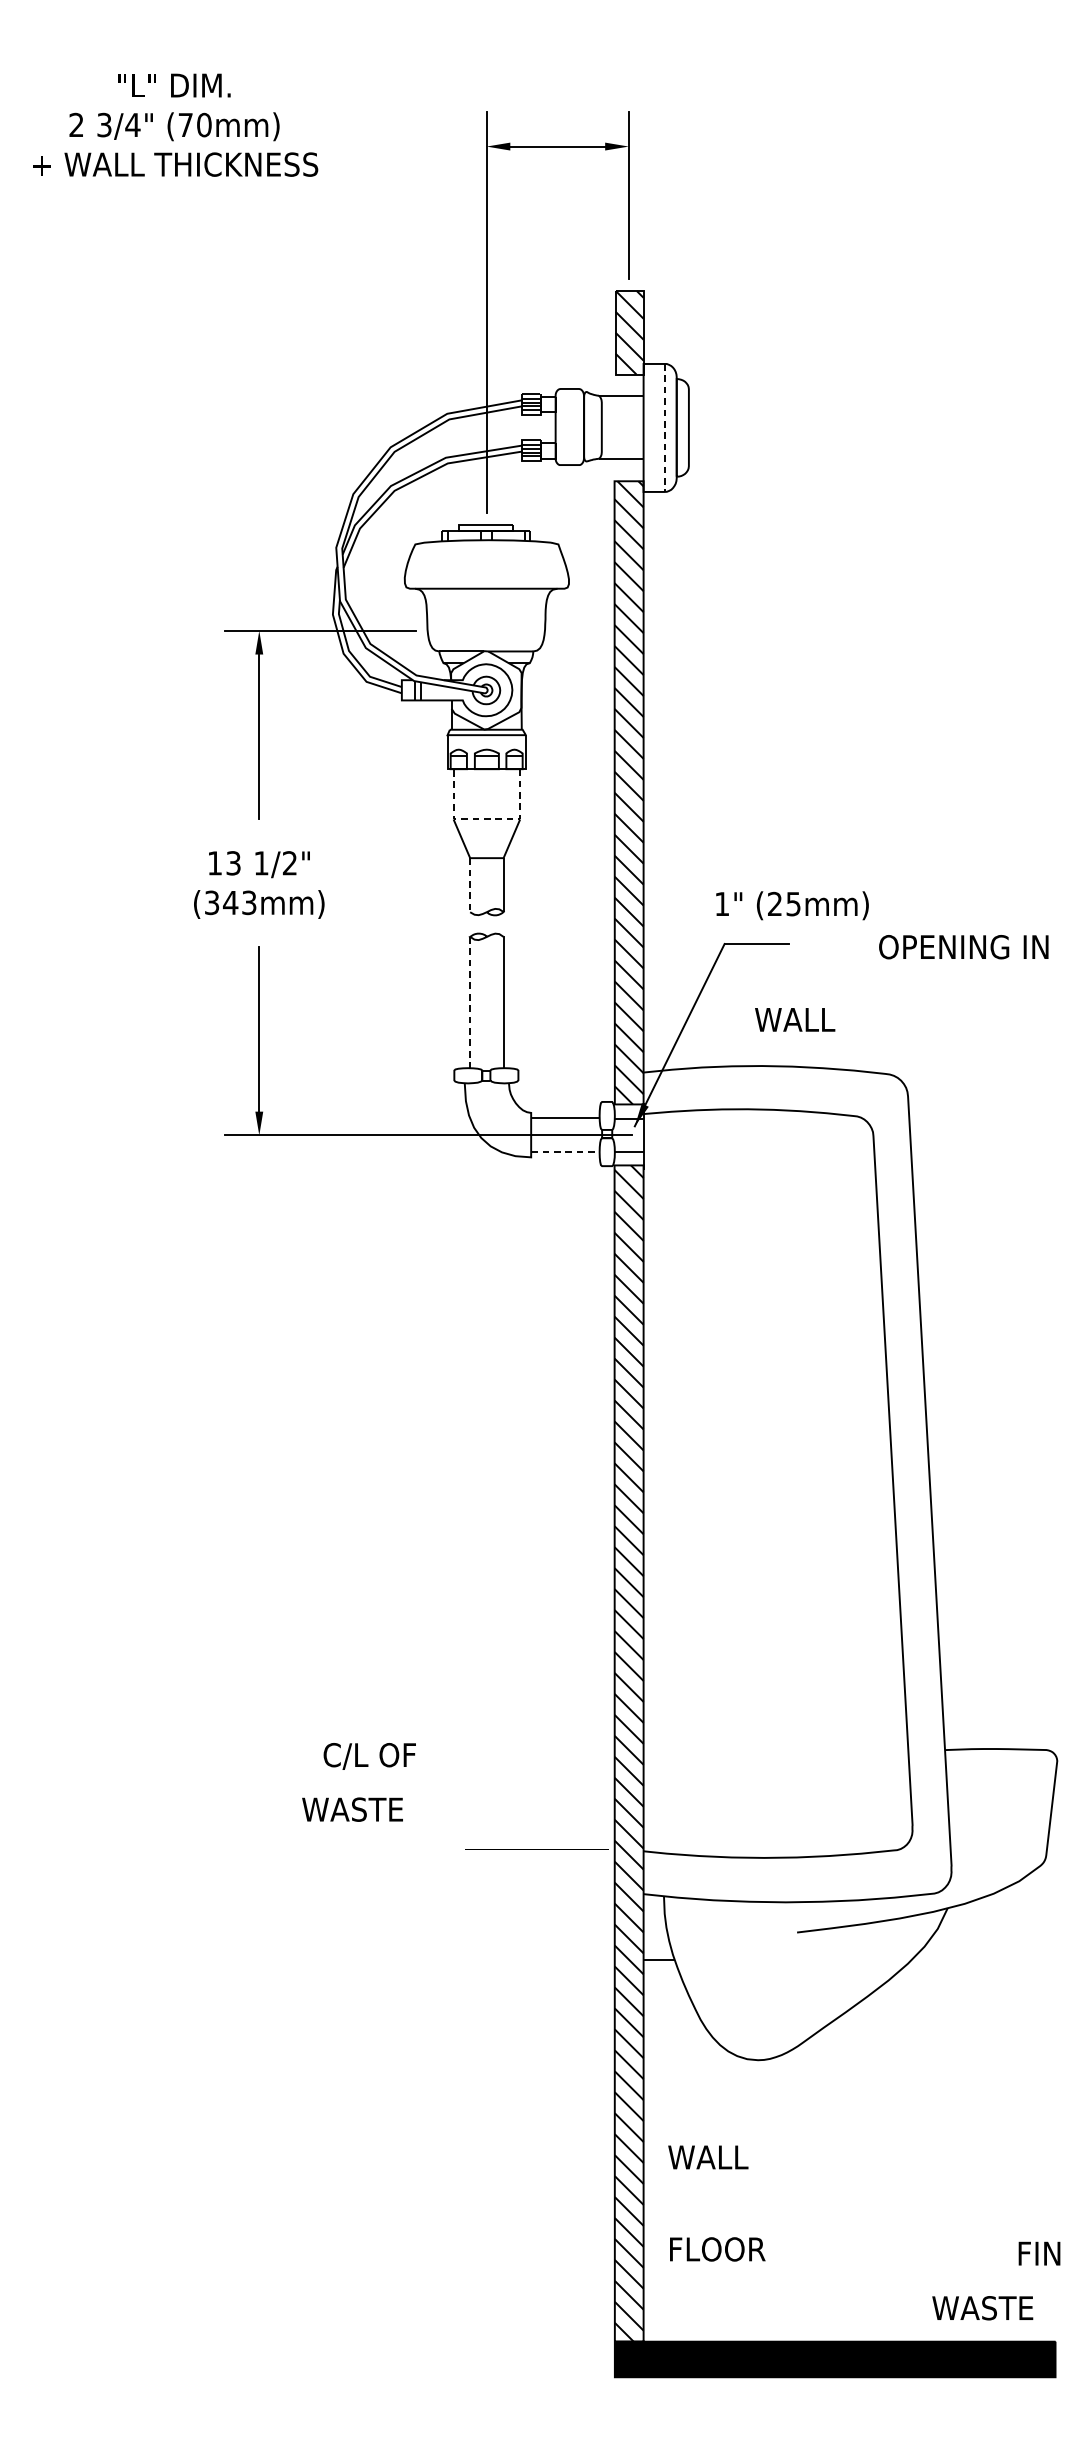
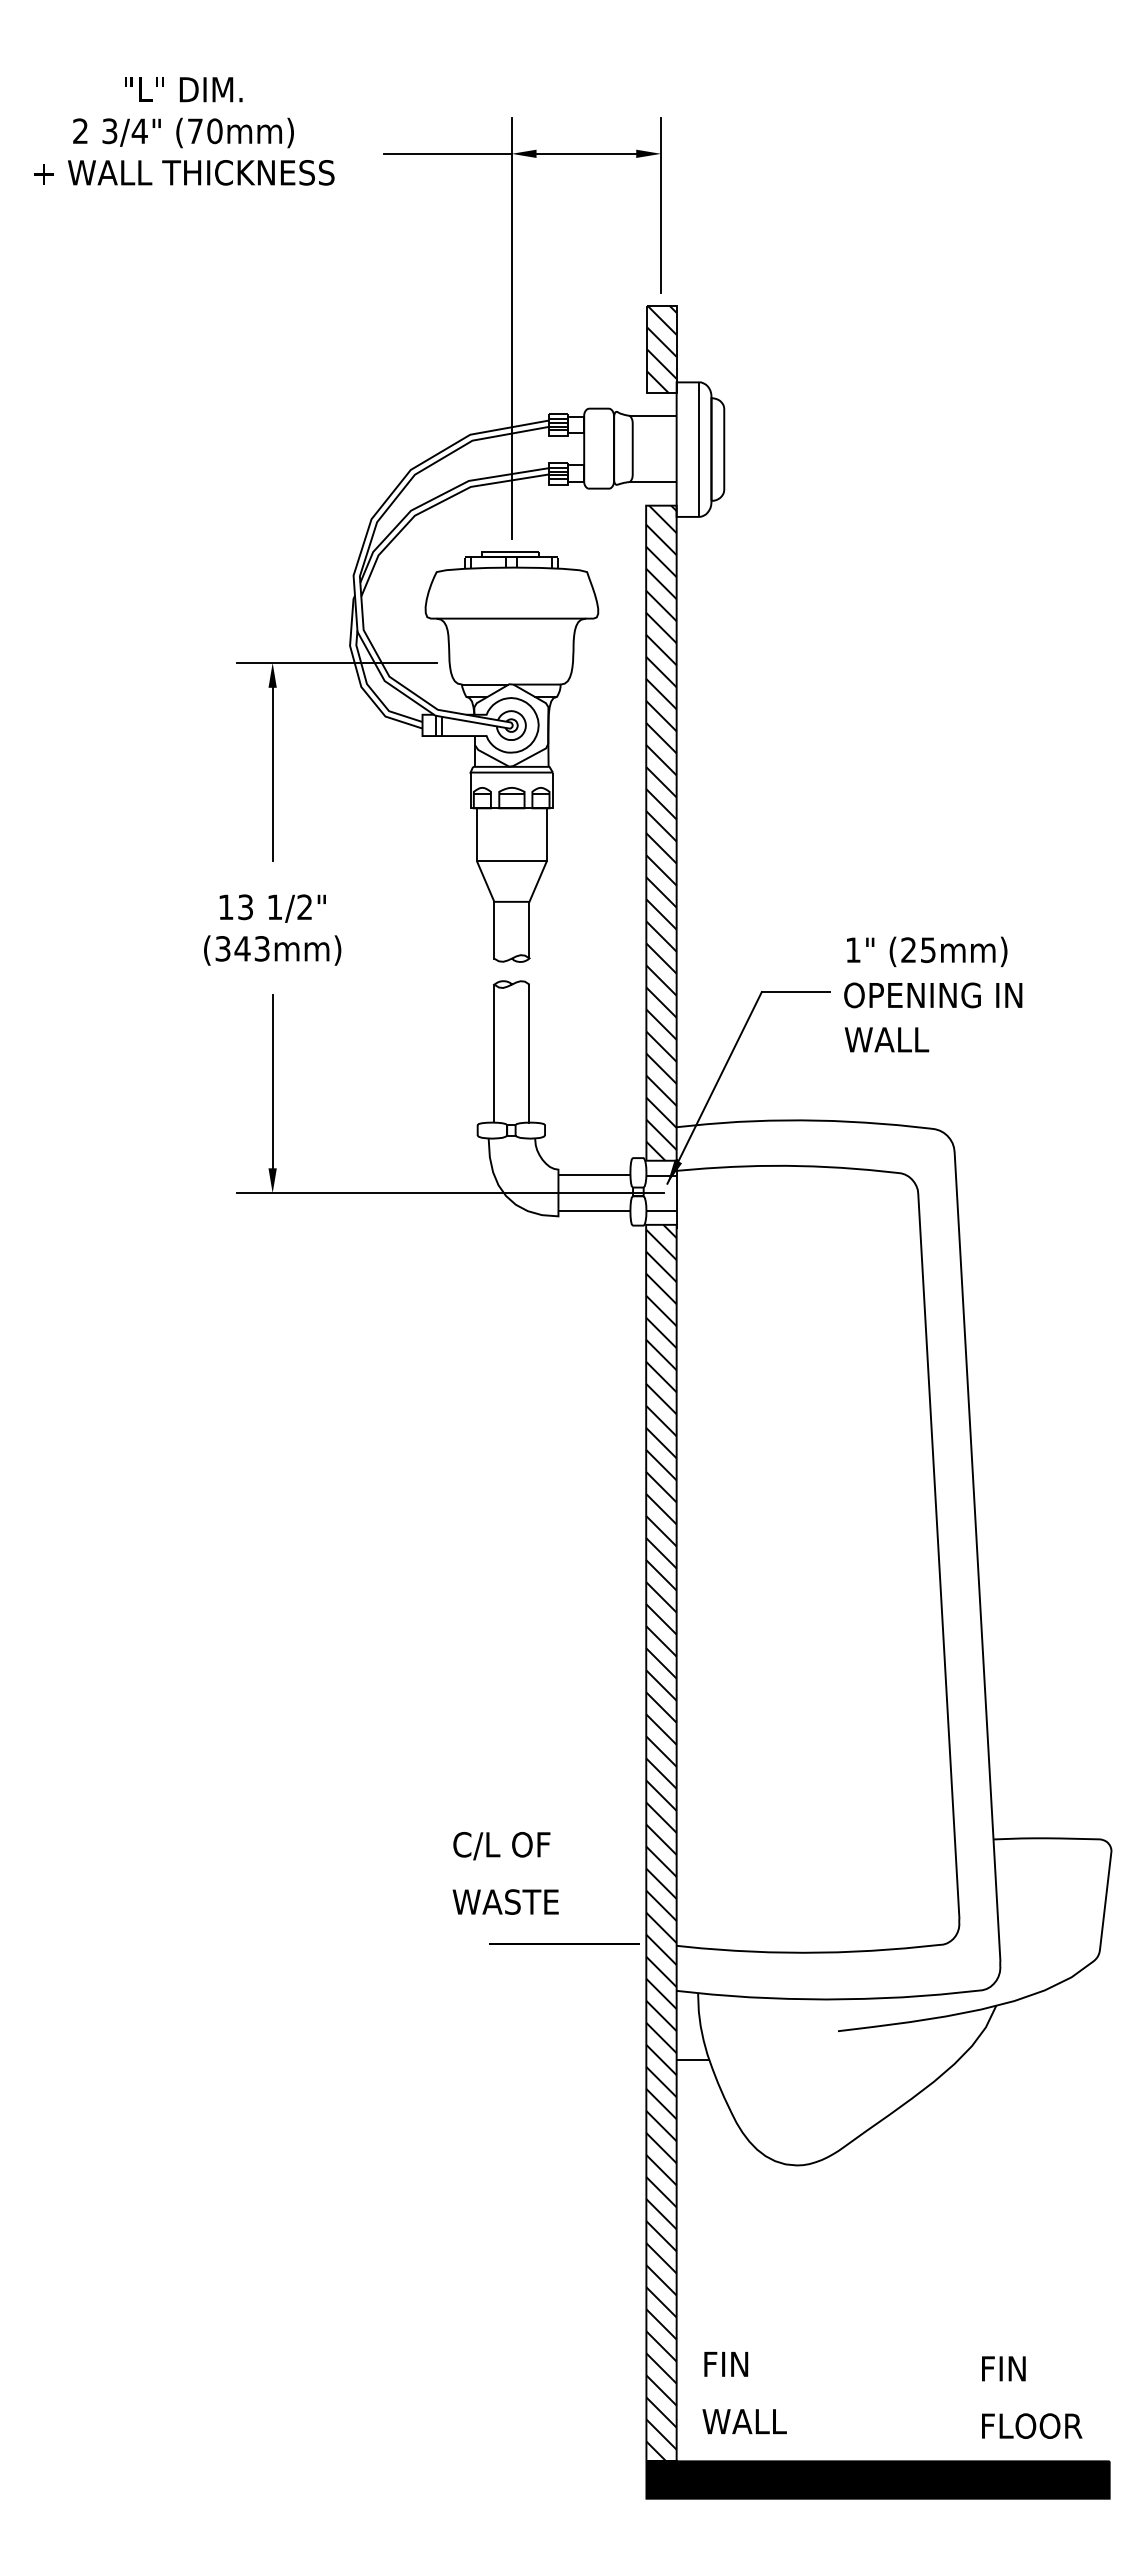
line: (425, 146) -> (447, 153), added
line: (664, 428) -> (698, 450), dashed -> solid
line: (486, 819) -> (511, 861), dashed -> solid
line: (470, 885) -> (494, 930), dashed -> solid
text: (792, 905) -> (927, 951), moved
text: (964, 947) -> (933, 995), moved
line: (470, 1003) -> (494, 1054), dashed -> solid
text: (794, 1019) -> (886, 1039), moved
line: (565, 1151) -> (594, 1210), dashed -> solid
text: (369, 1756) -> (501, 1846), moved
text: (352, 1809) -> (505, 1901), moved
text: (708, 2157) -> (744, 2421), moved
text: (727, 2249) -> (764, 2364), FLOOR -> FIN
text: (1039, 2253) -> (1003, 2368), moved
text: (983, 2307) -> (1033, 2425), WASTE -> FLOOR

